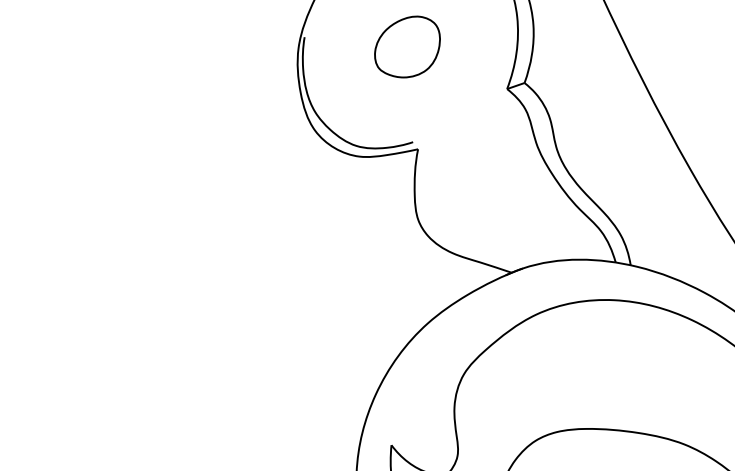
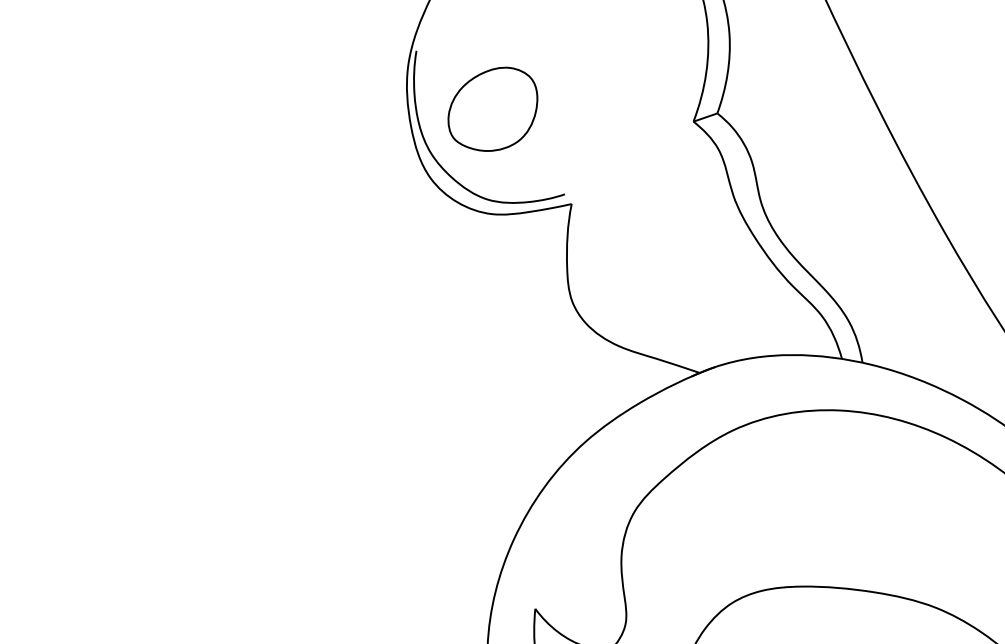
part: (407, 46) -> (492, 108), moved

